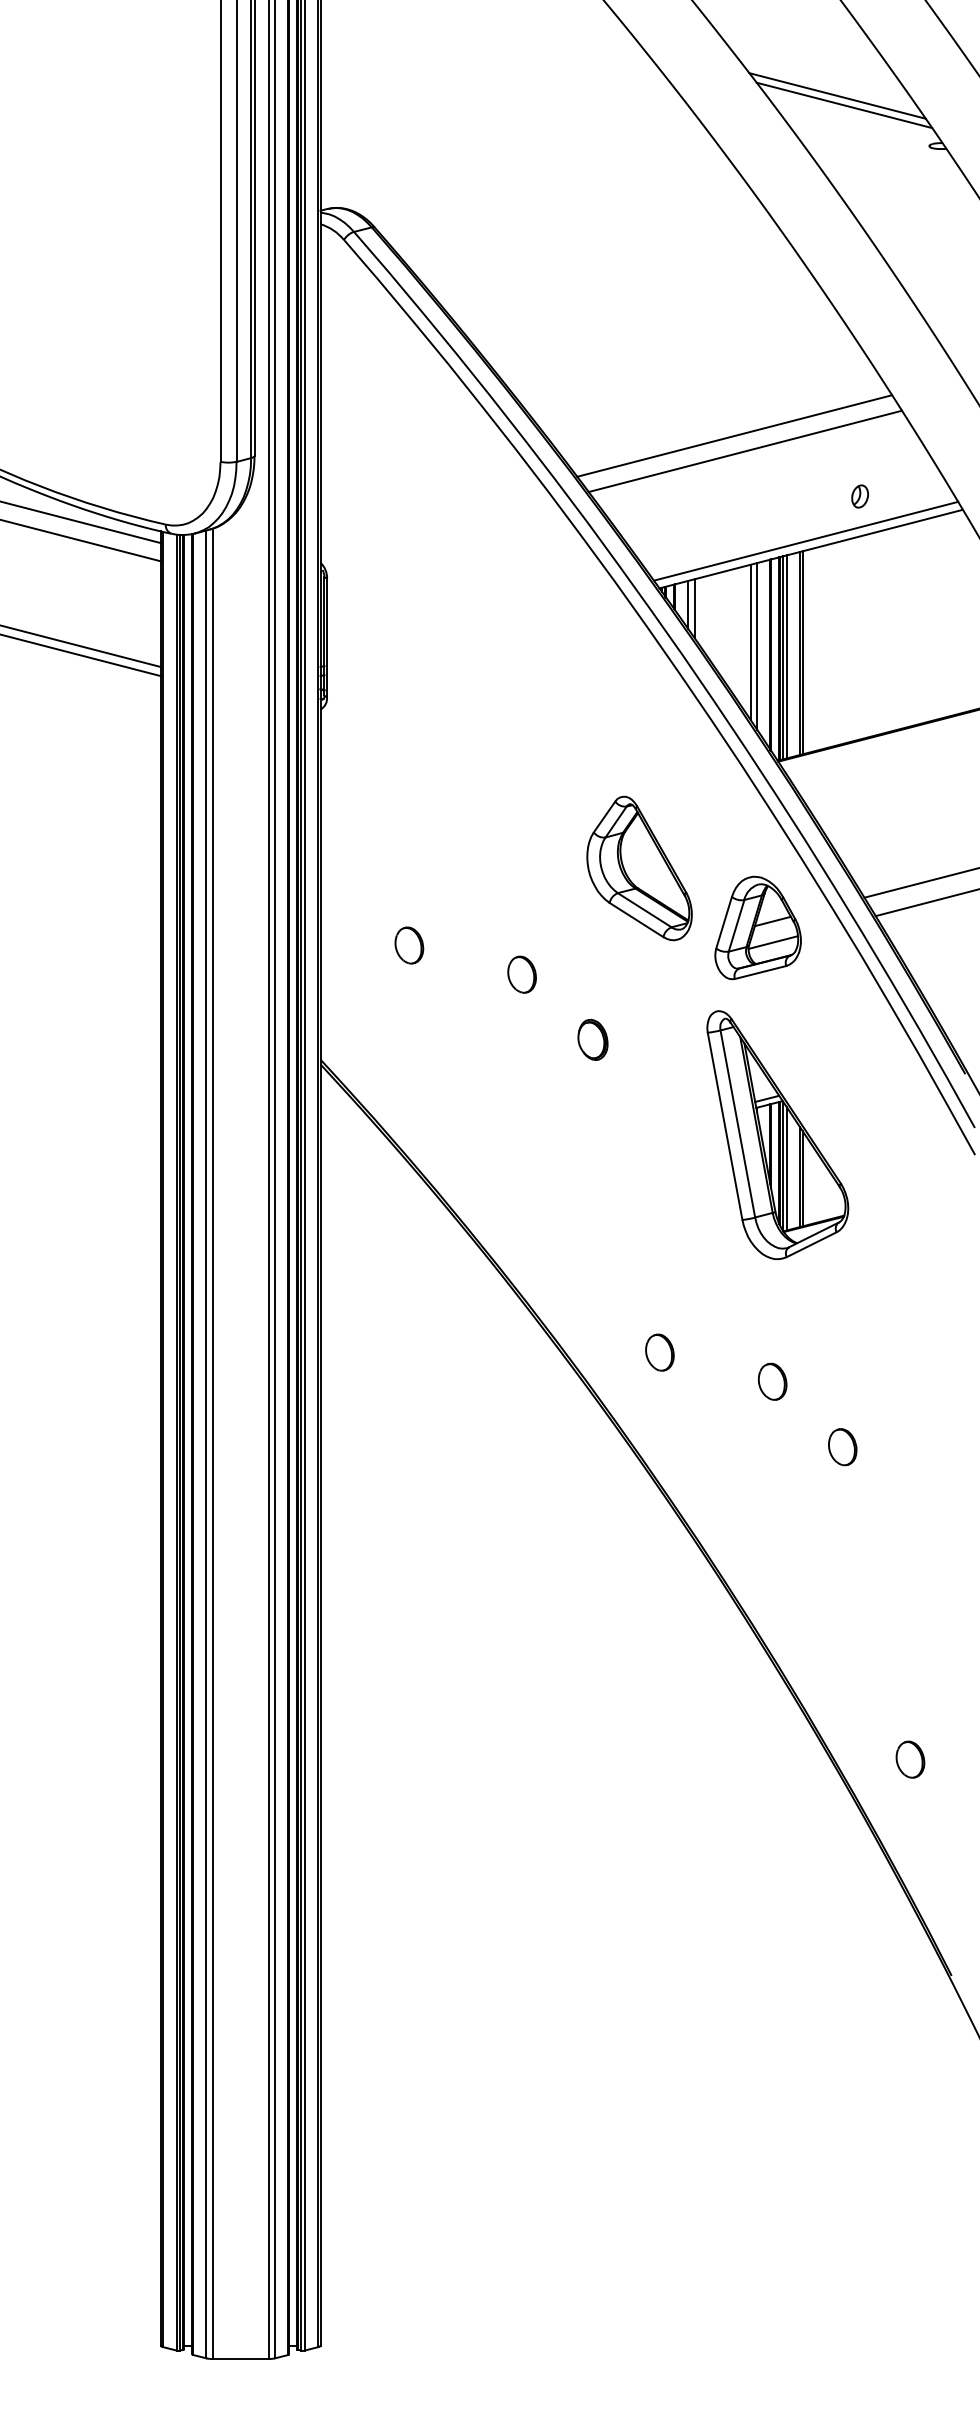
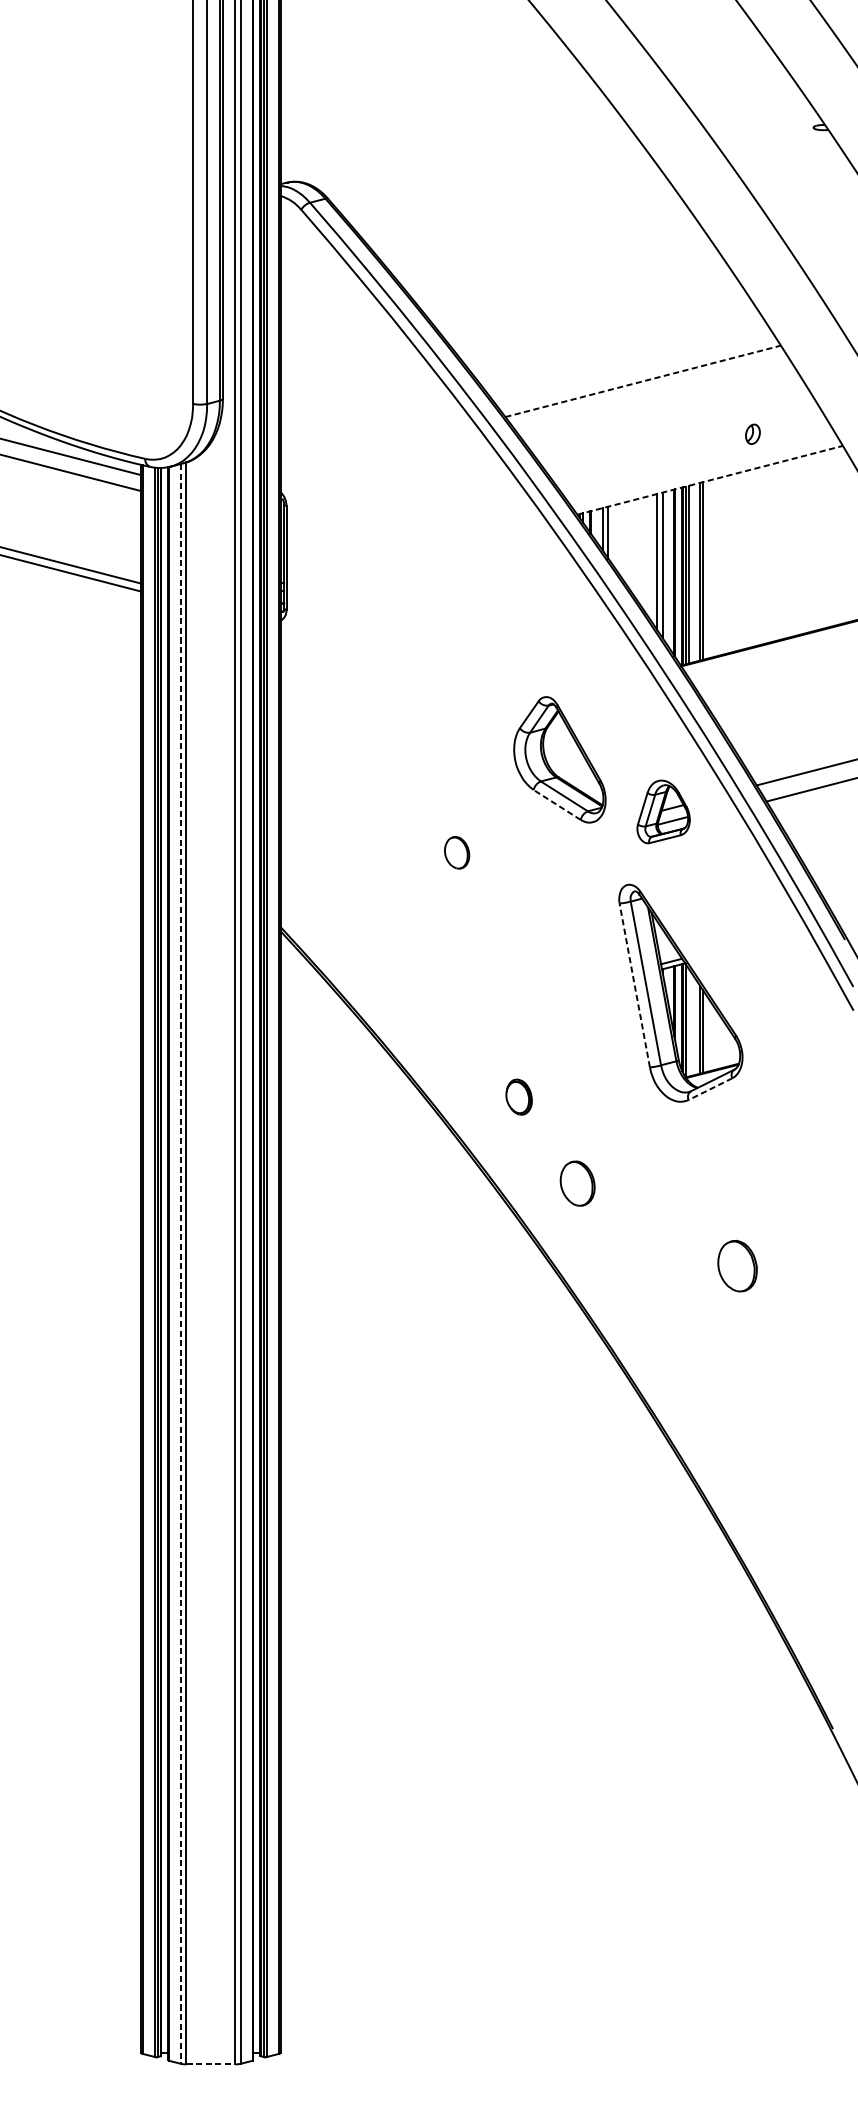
line: (837, 95) -> (733, 83), removed
line: (844, 105) -> (739, 92), removed
line: (734, 436) -> (642, 381), solid -> dashed
line: (745, 451) -> (652, 394), removed
line: (806, 540) -> (706, 472), removed
line: (811, 549) -> (710, 480), solid -> dashed
line: (636, 920) -> (557, 805), solid -> dashed
part: (757, 927) -> (663, 811), size x0.7
part: (409, 945) -> (358, 827), removed
part: (592, 1039) -> (518, 1096), moved
line: (724, 1125) -> (634, 984), solid -> dashed
line: (786, 1168) -> (688, 1022), removed
line: (811, 1244) -> (710, 1088), solid -> dashed
part: (659, 1352) -> (577, 1183), size x1.4
part: (772, 1381) -> (676, 1208), removed
line: (206, 1444) -> (180, 1263), solid -> dashed
part: (842, 1447) -> (737, 1266), size x1.6
part: (910, 1759) -> (797, 1539), removed
line: (240, 2359) -> (210, 2064), solid -> dashed

